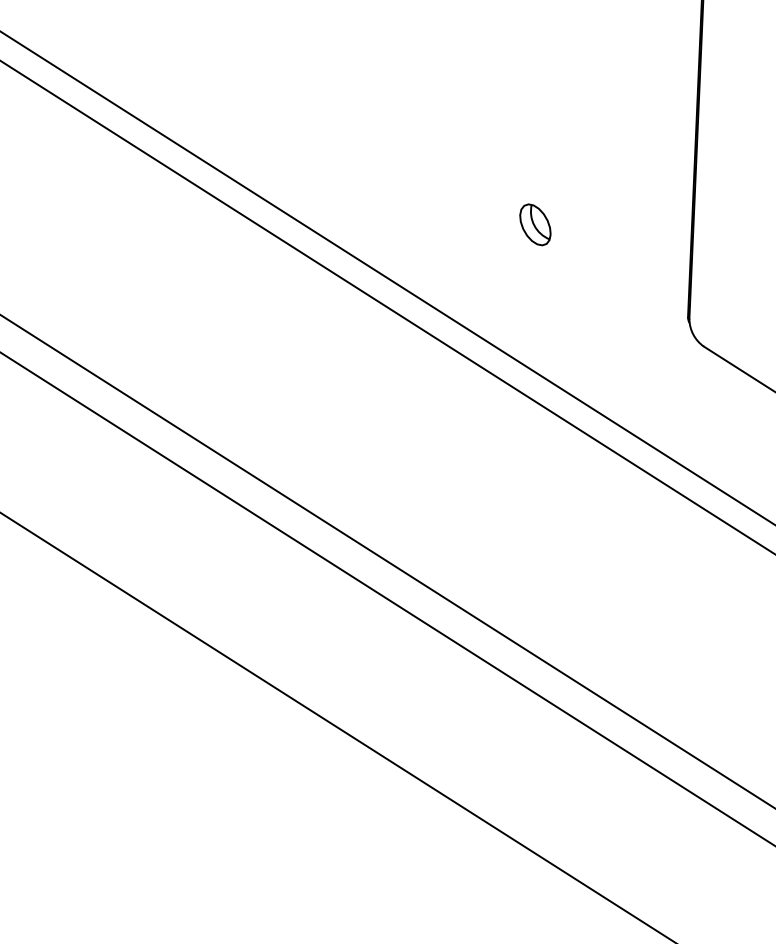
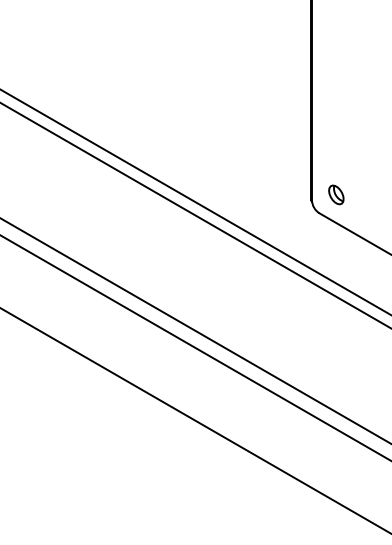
part: (535, 223) -> (336, 194), moved

